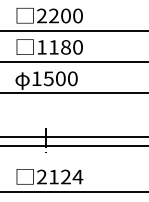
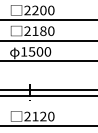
text: (41, 46) -> (27, 30), 1180 -> 2180
text: (76, 176) -> (50, 116), 2124 -> 2120

